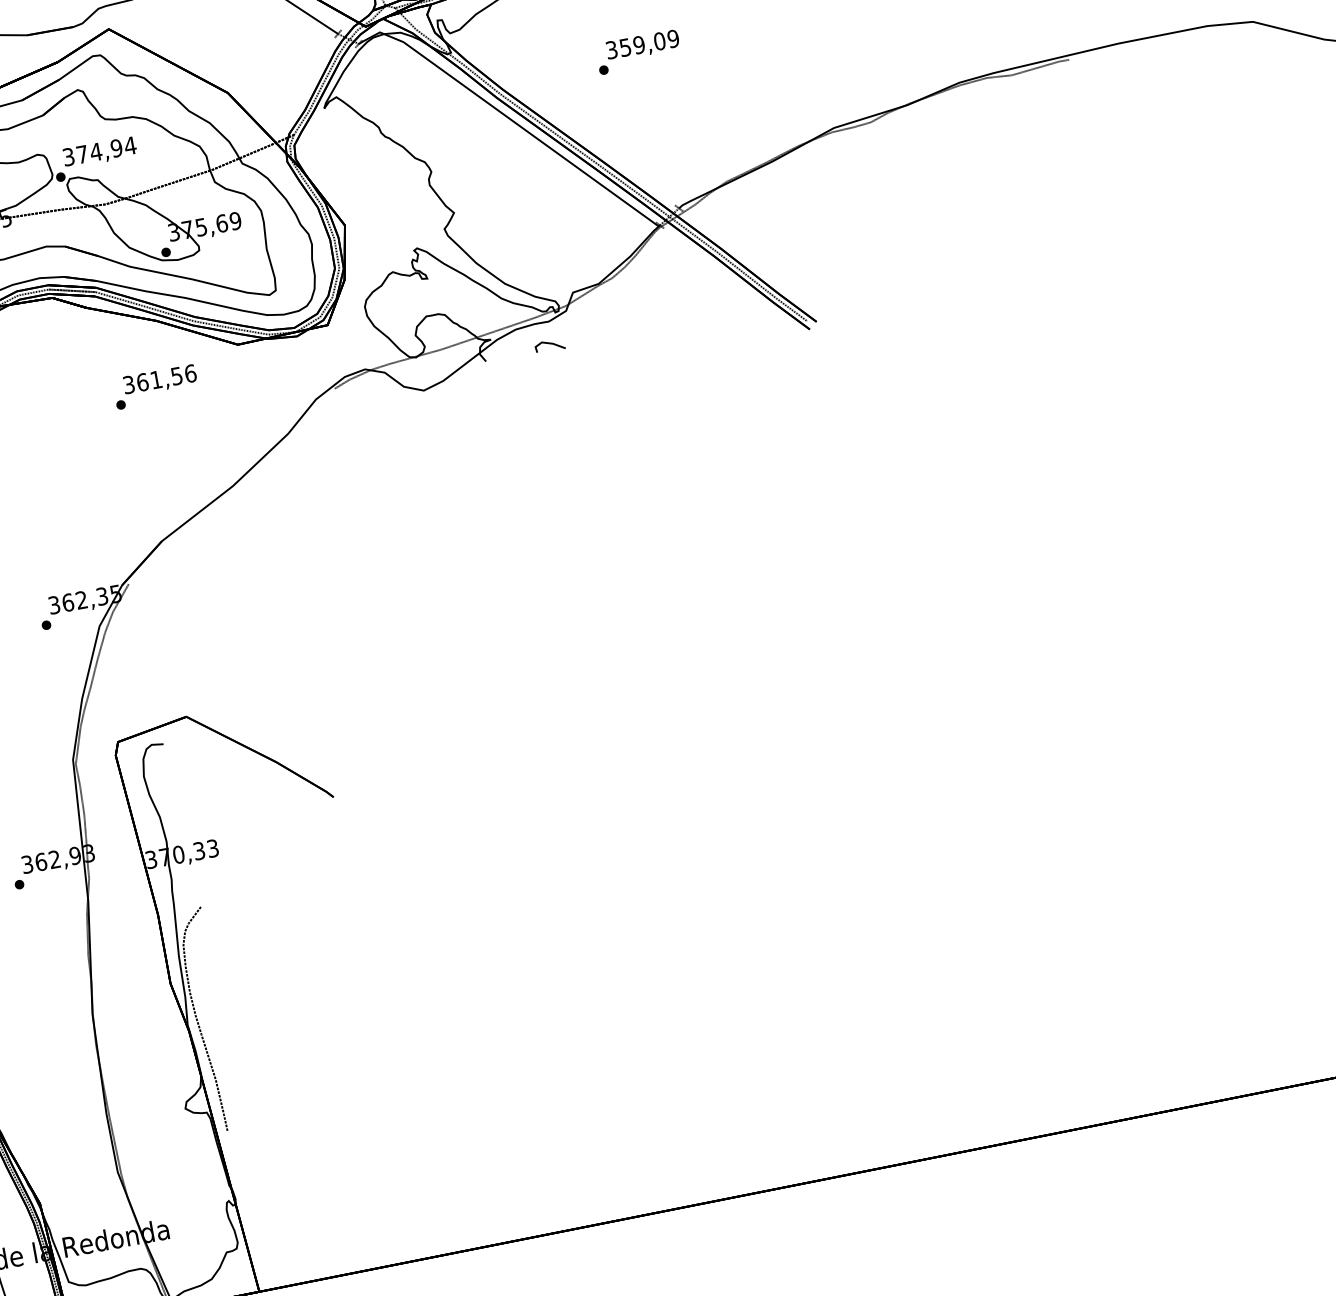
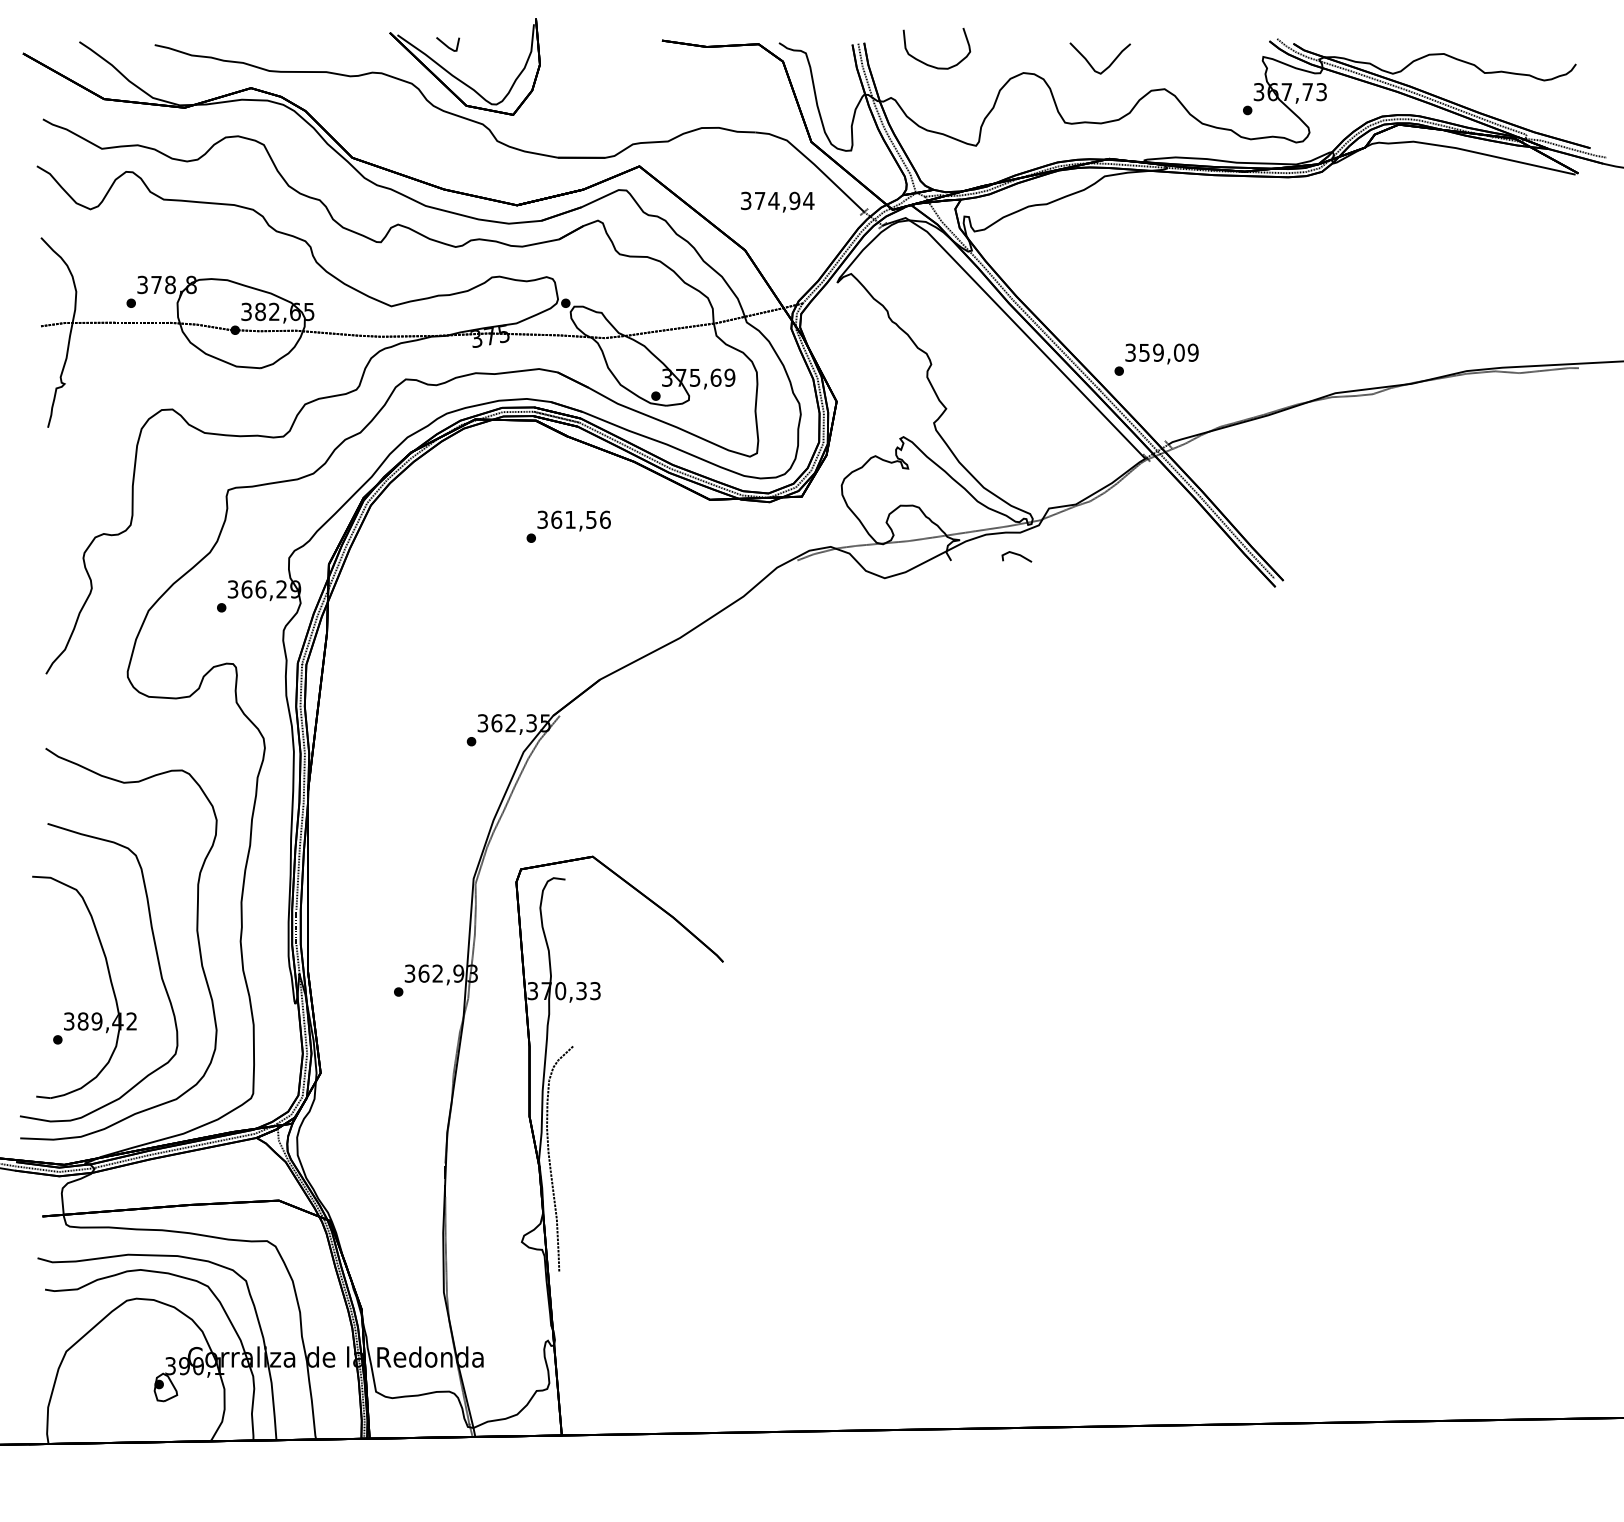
text: (638, 52) -> (1156, 359), moved
text: (99, 151) -> (777, 201), moved
text: (155, 386) -> (568, 526), moved

